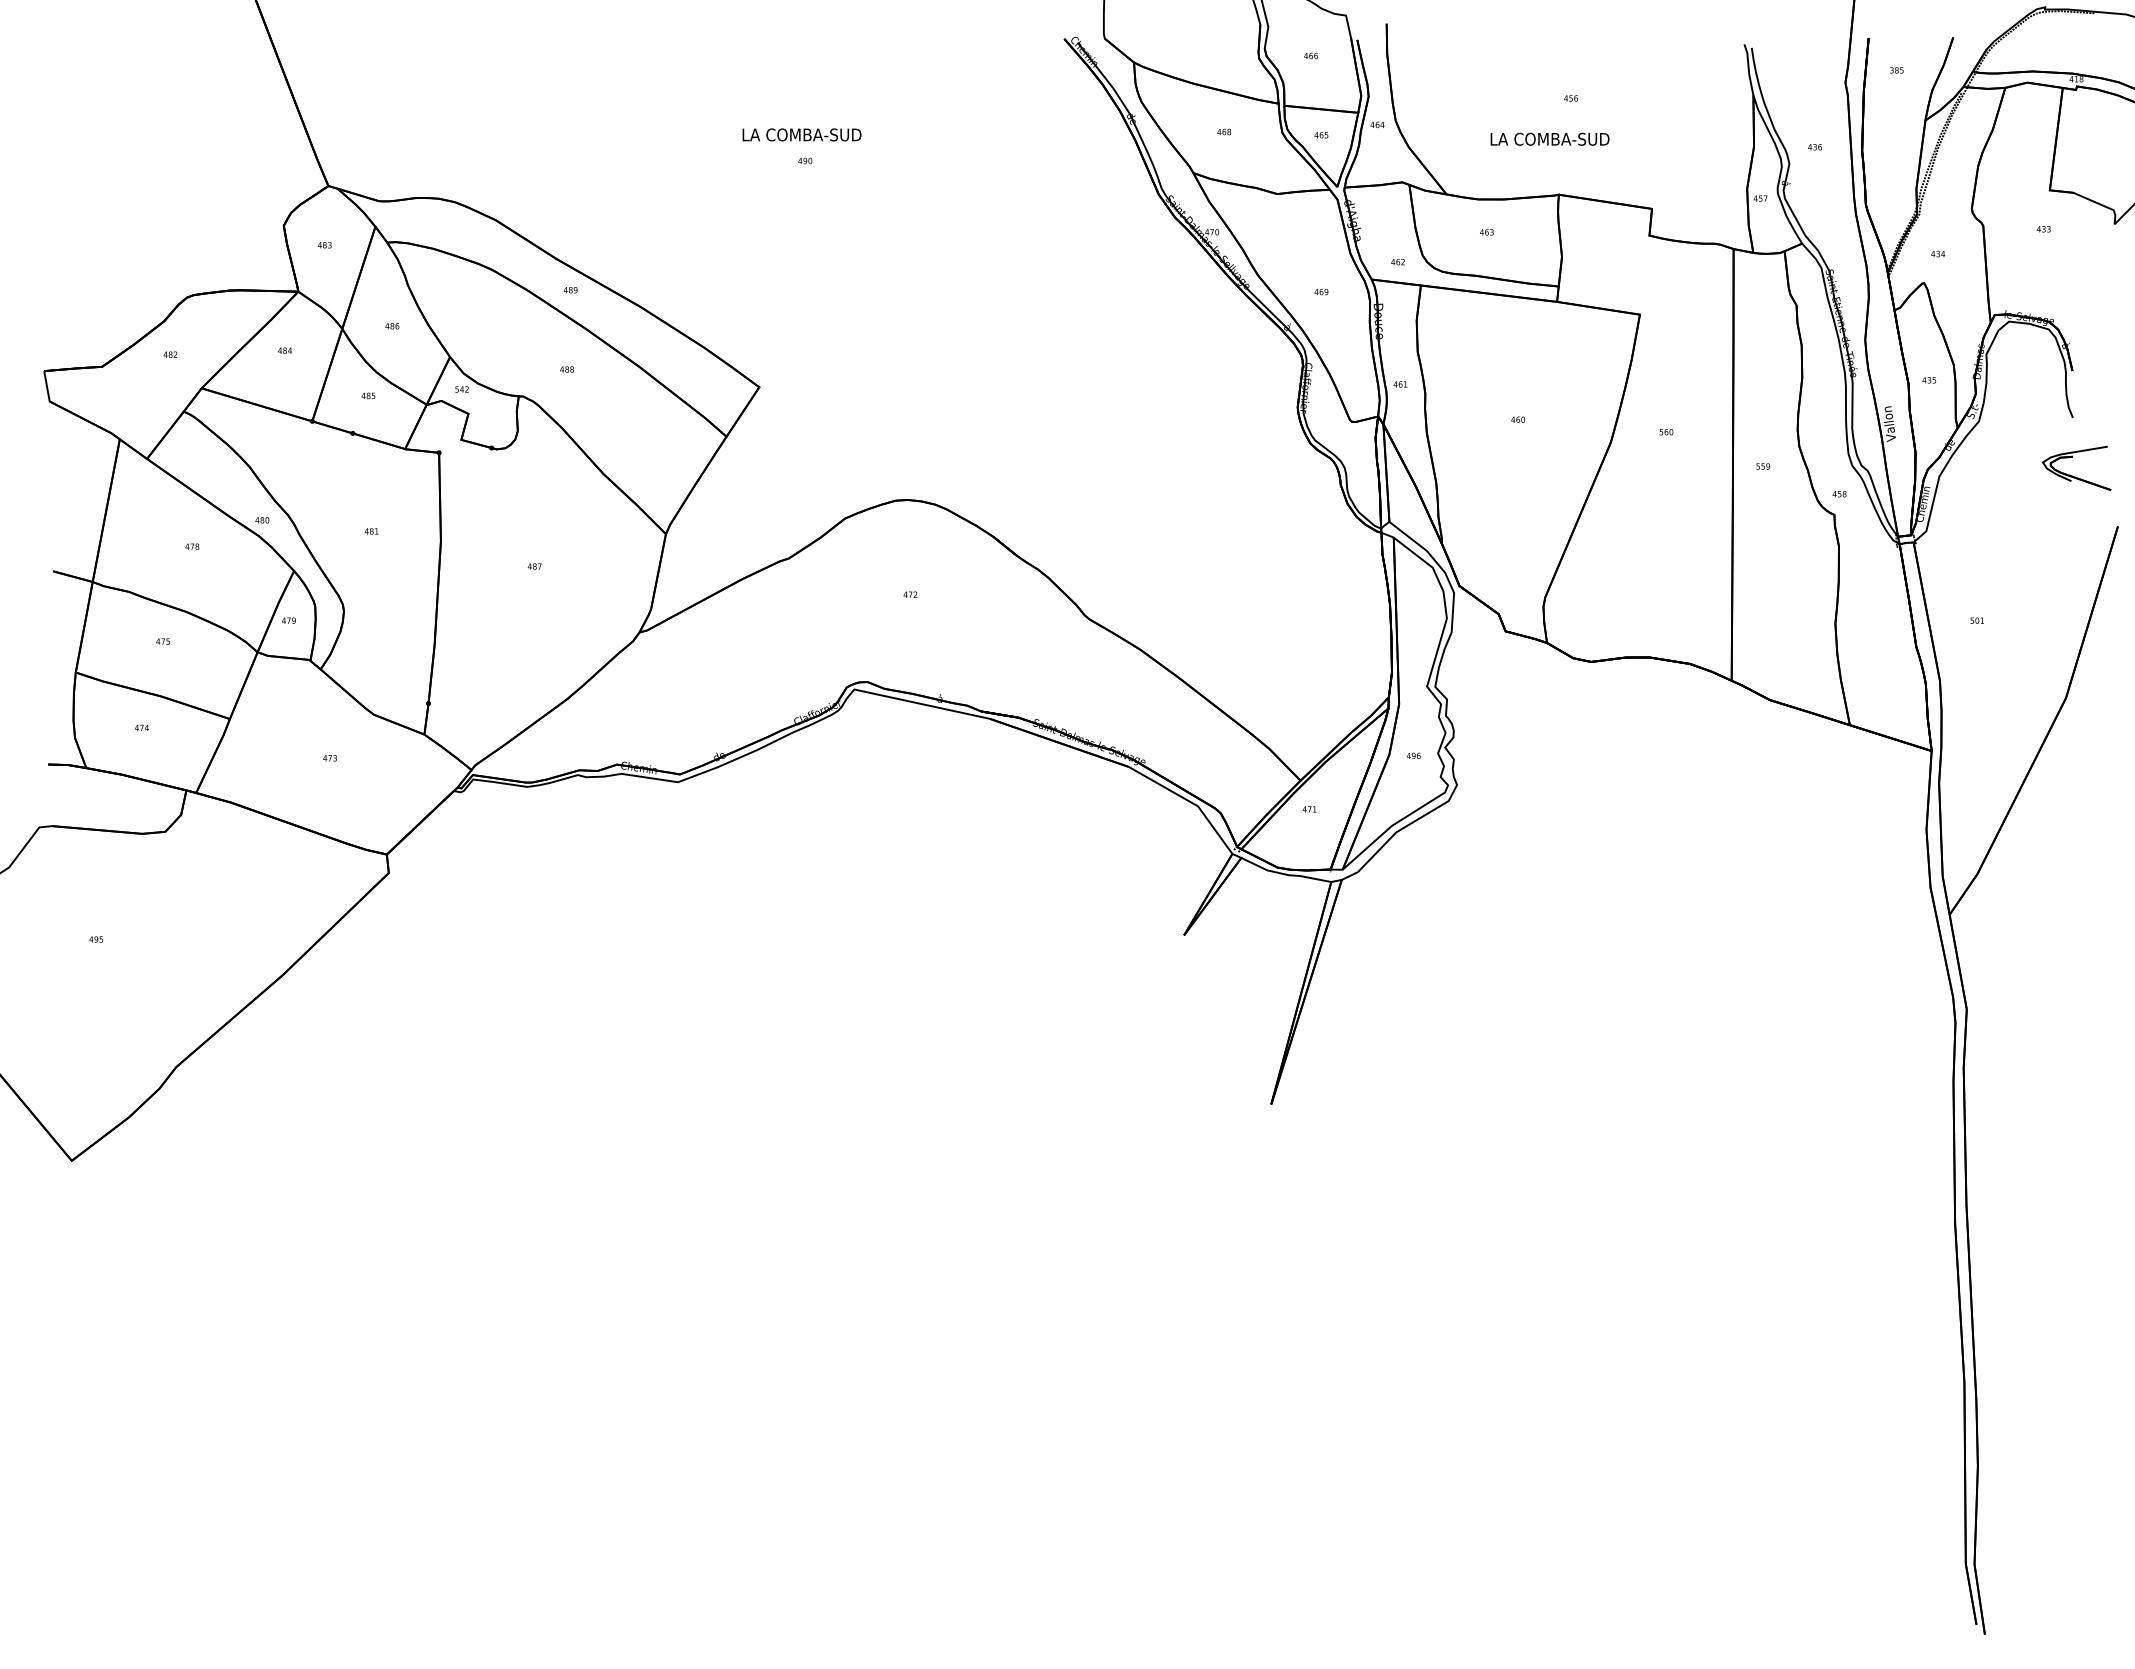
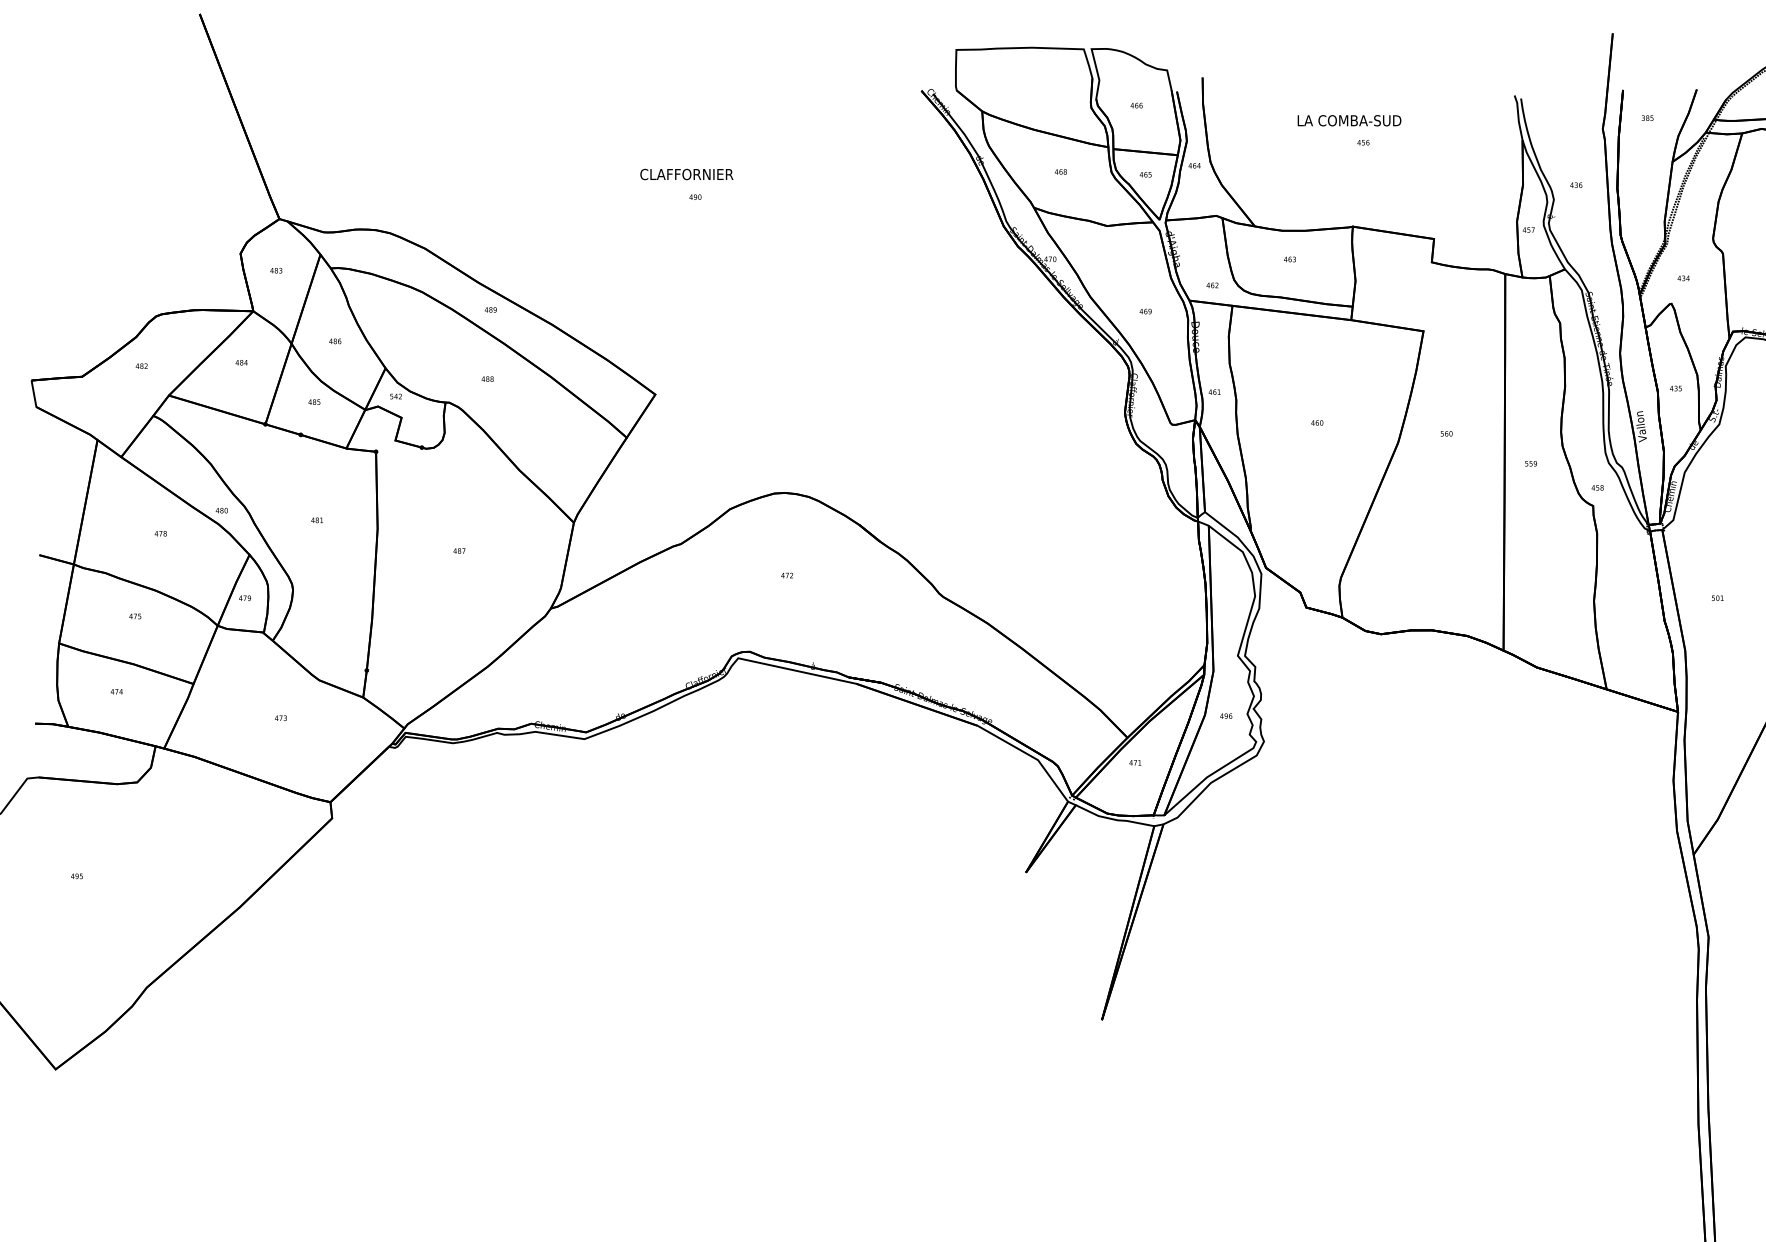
text: (801, 134) -> (692, 174), LA COMBA-SUD -> CLAFFORNIER
text: (1549, 138) -> (1349, 120), moved

